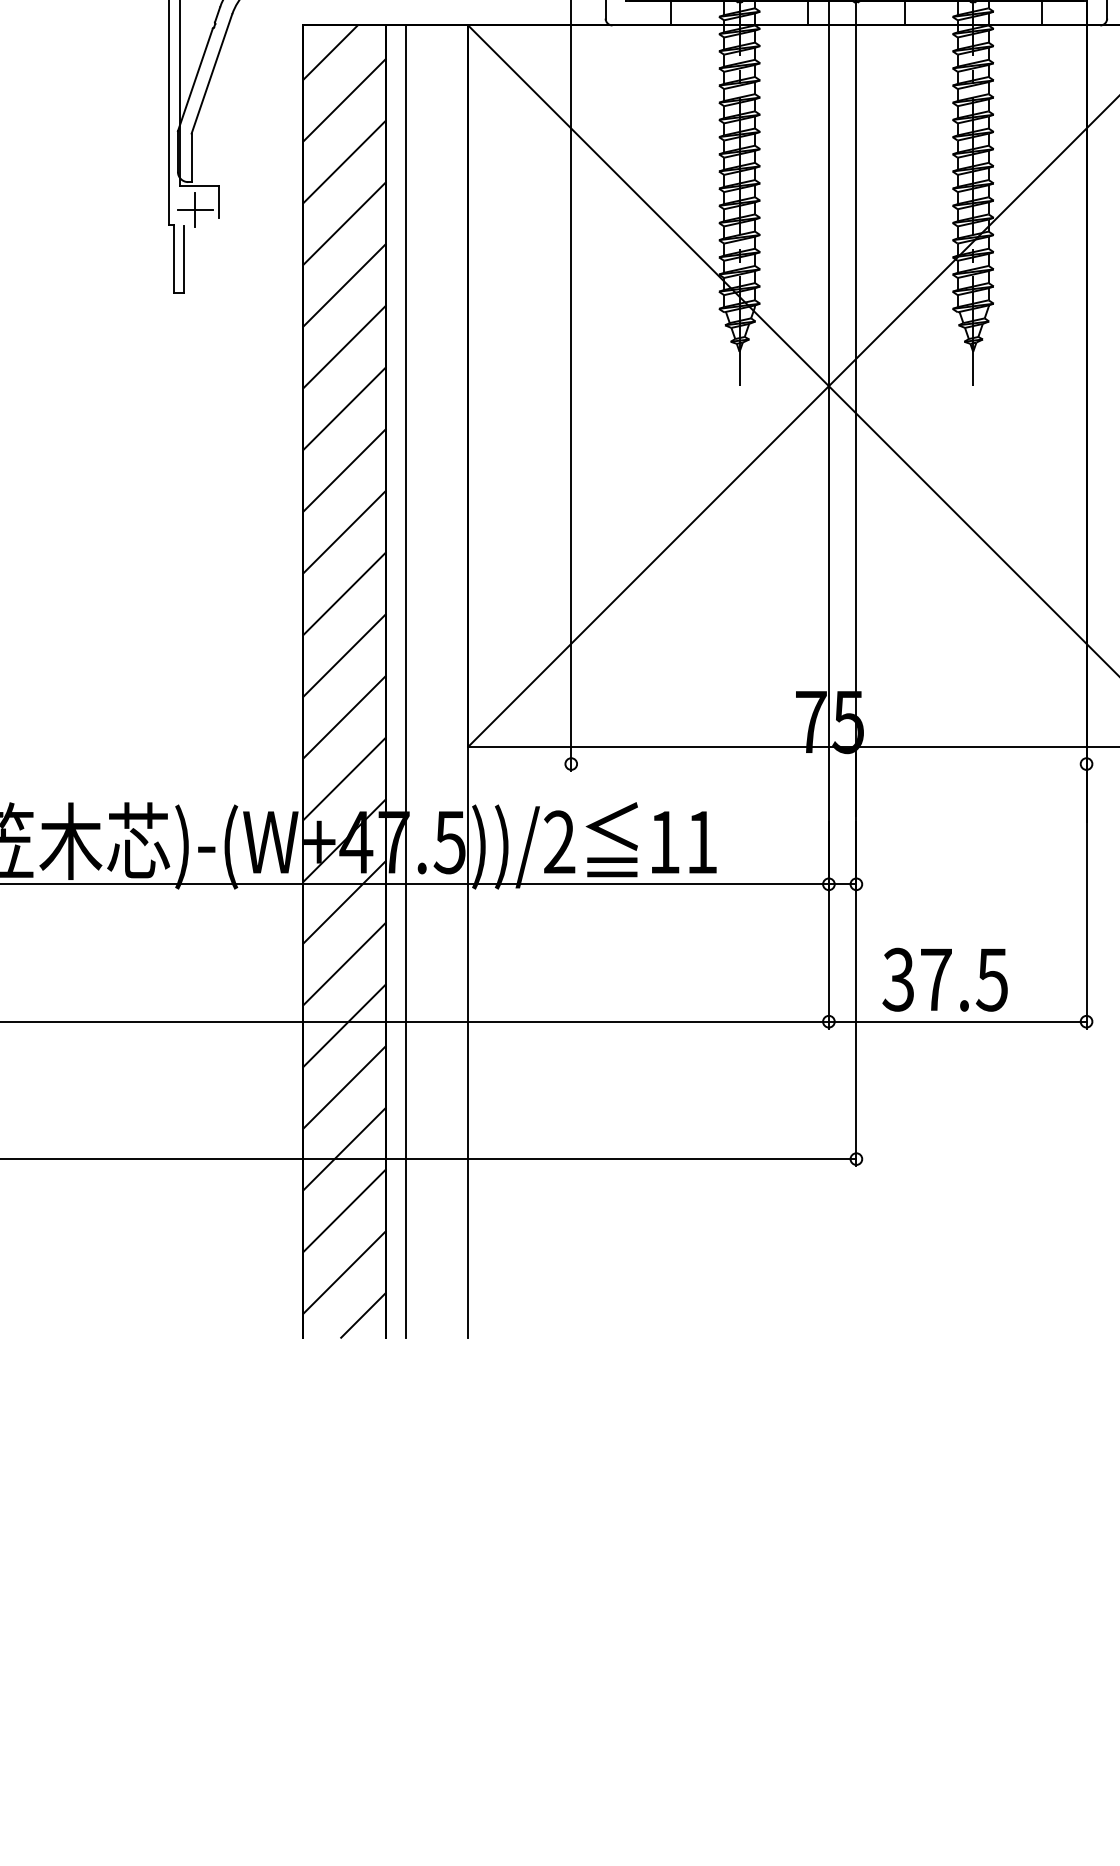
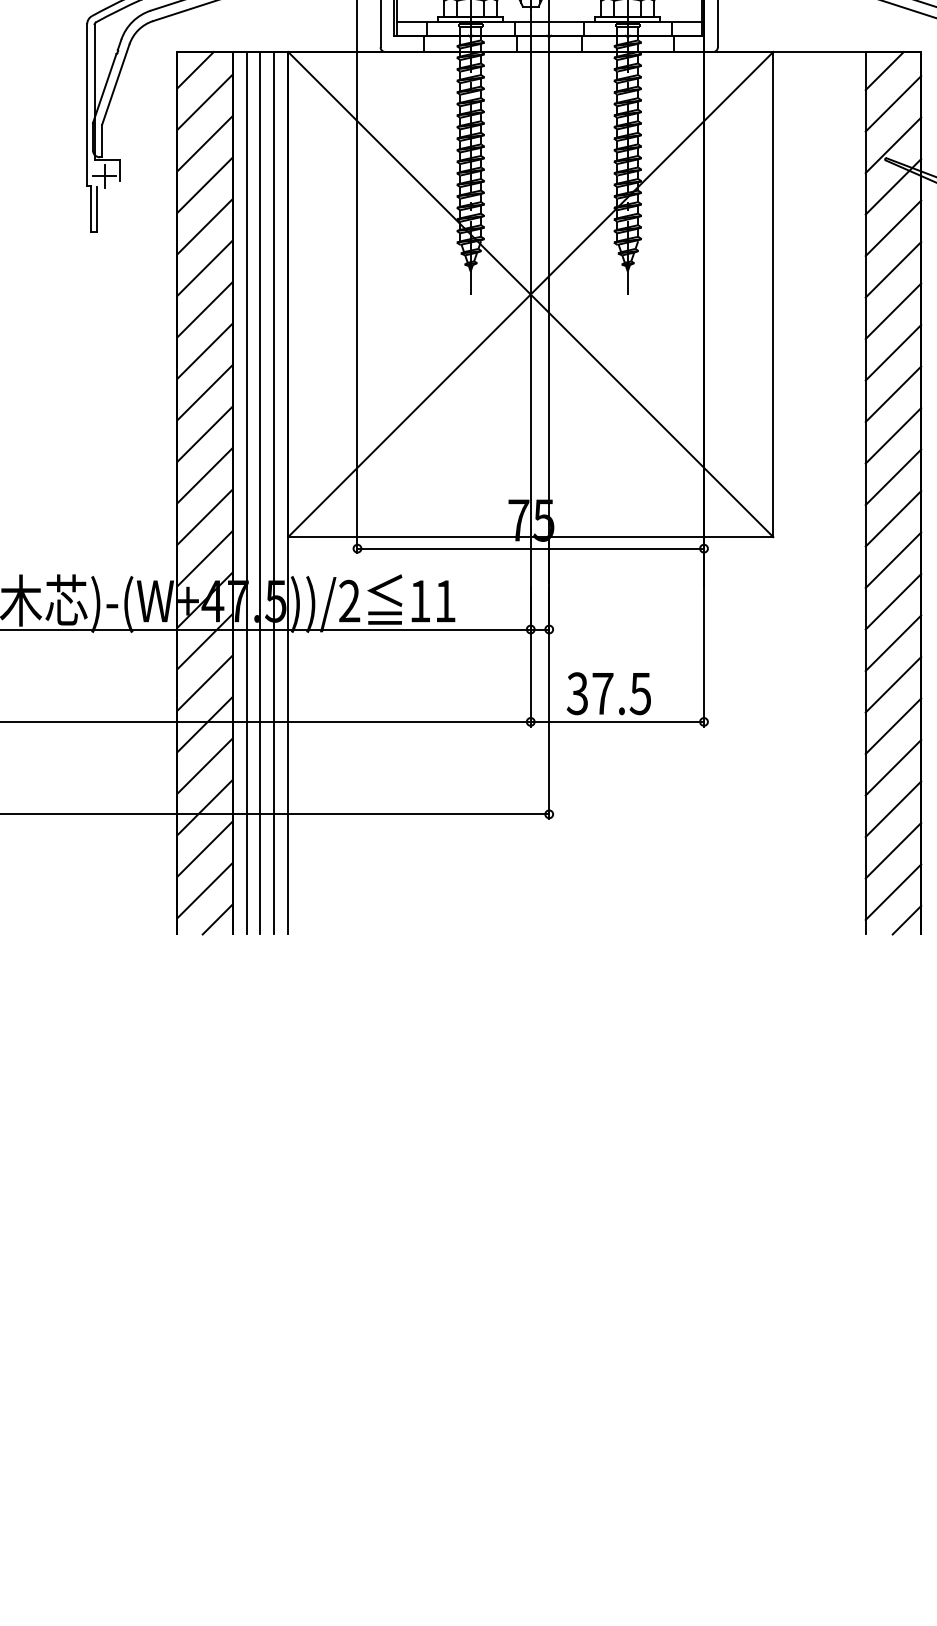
line: (427, 680) -> (260, 492), added
line: (447, 680) -> (274, 492), added
line: (828, 763) -> (530, 548), added

